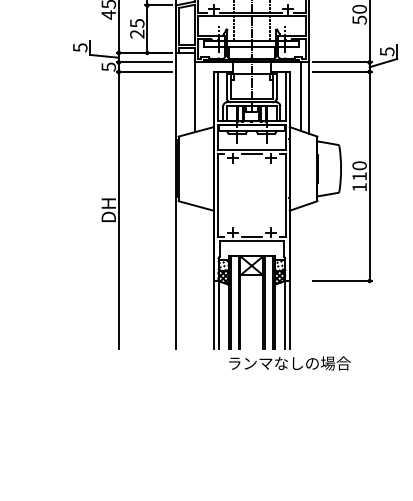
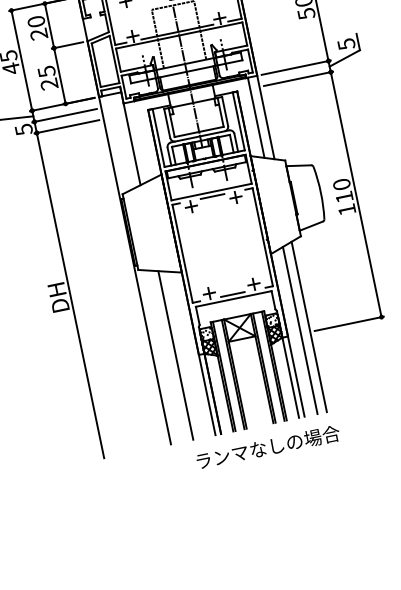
line: (308, 276) -> (308, 326), added
line: (194, 277) -> (175, 355), added
line: (300, 277) -> (299, 329), added
text: (289, 363) -> (267, 447), moved

